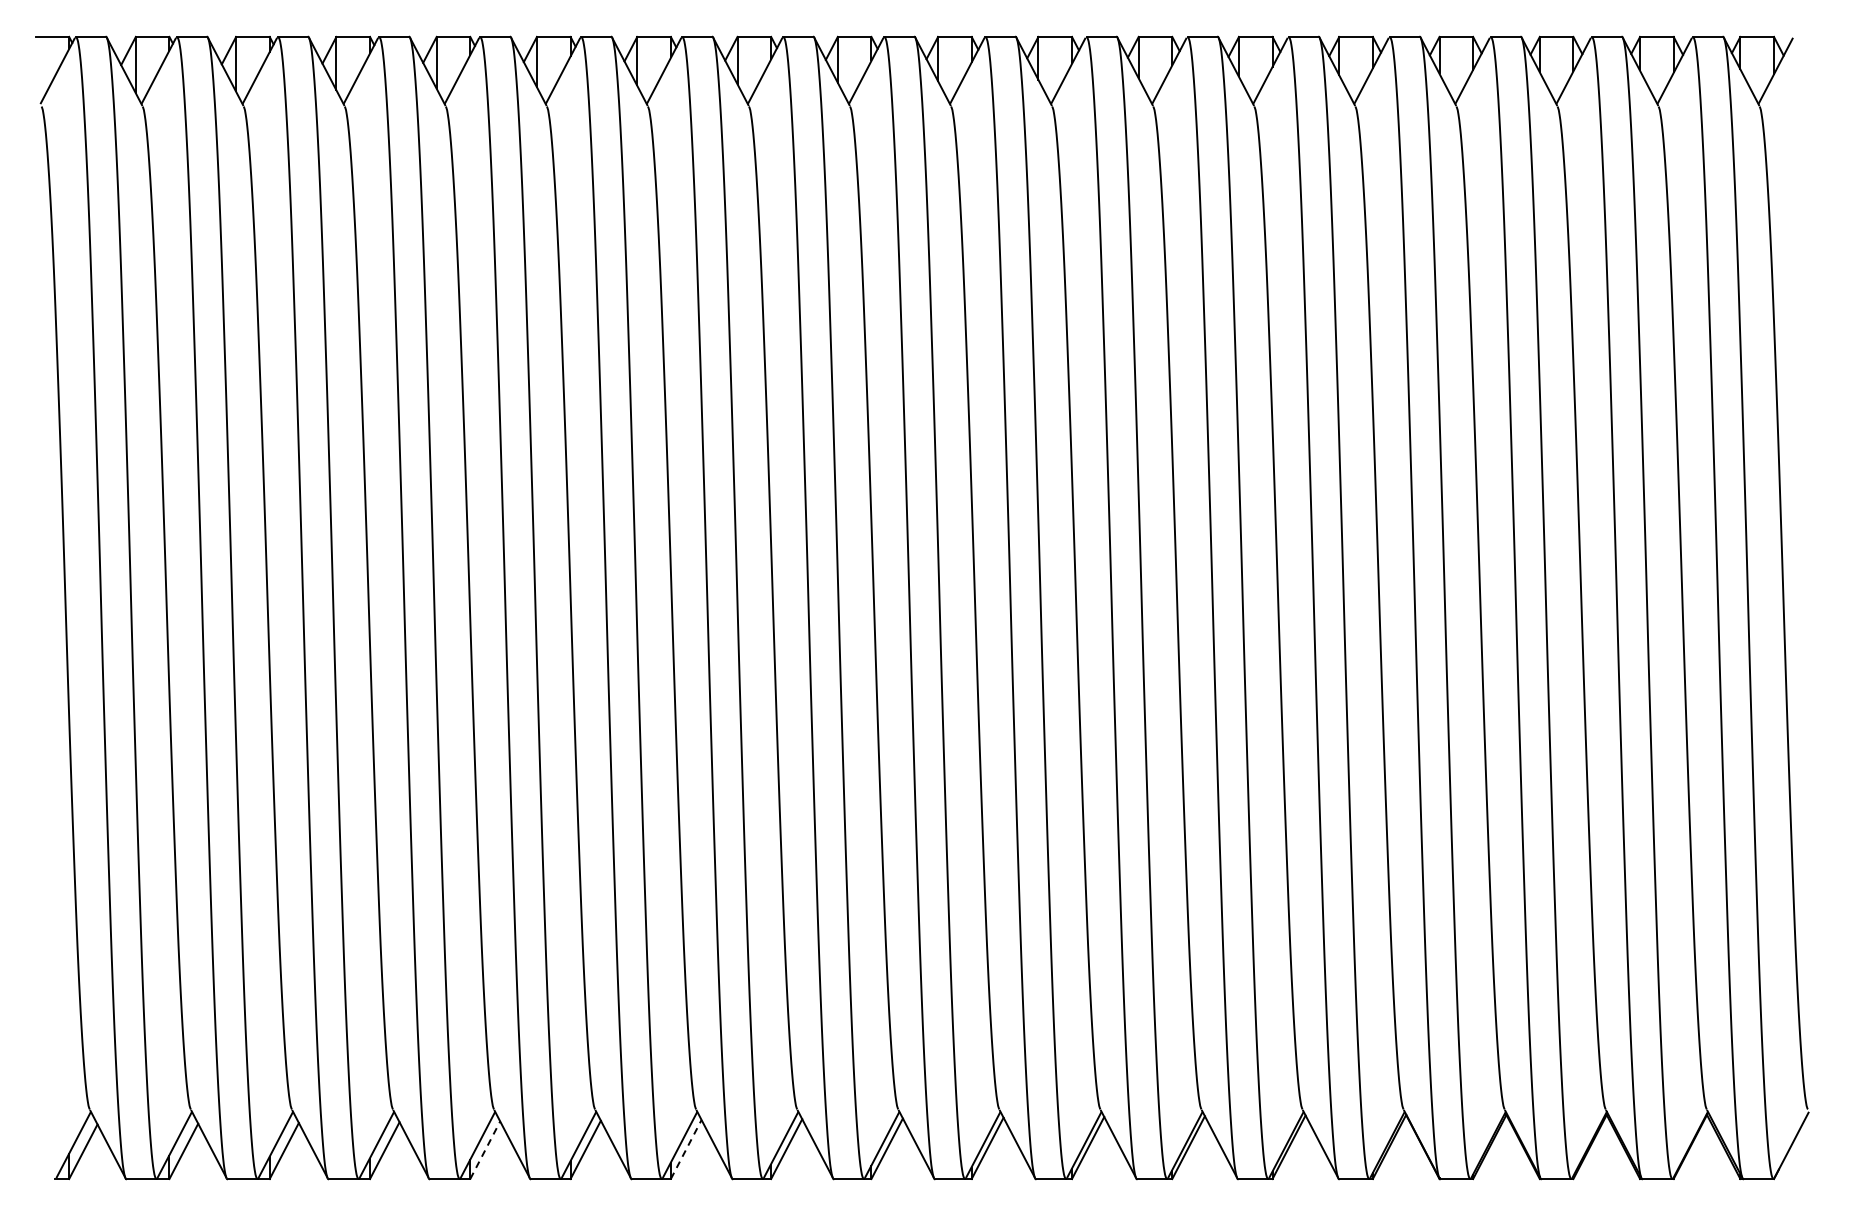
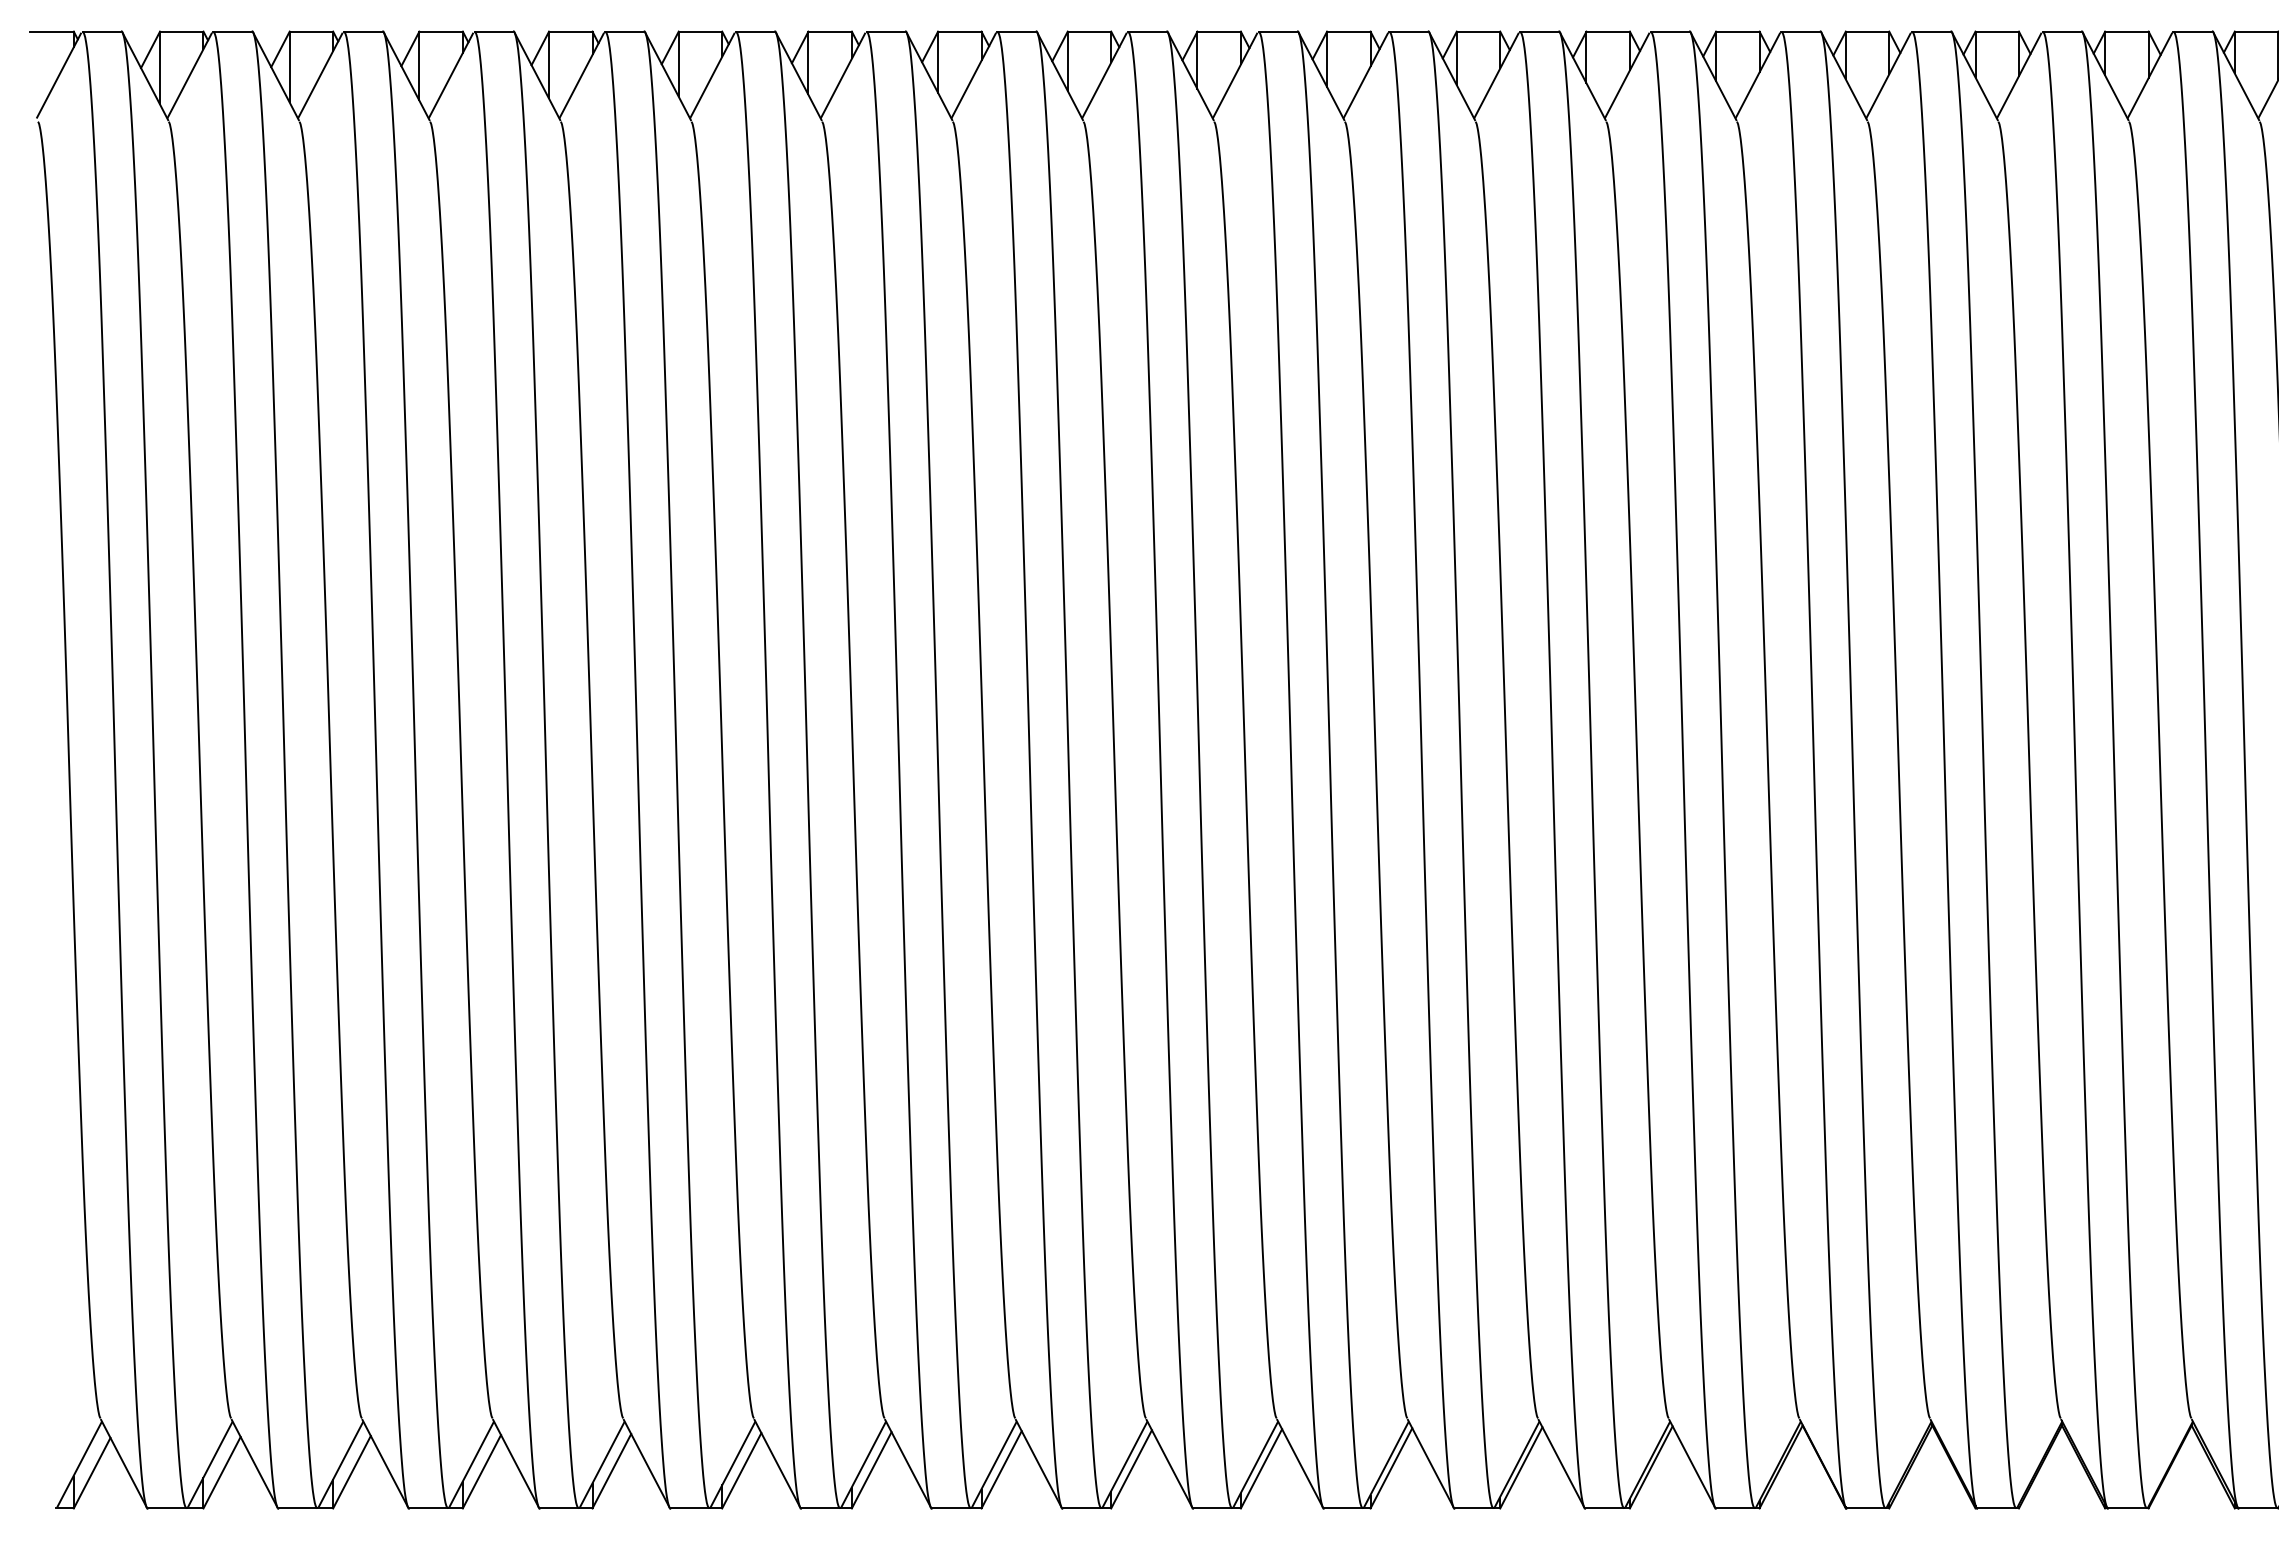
line: (485, 1149) -> (612, 1470), dashed -> solid
line: (686, 1149) -> (872, 1470), dashed -> solid

